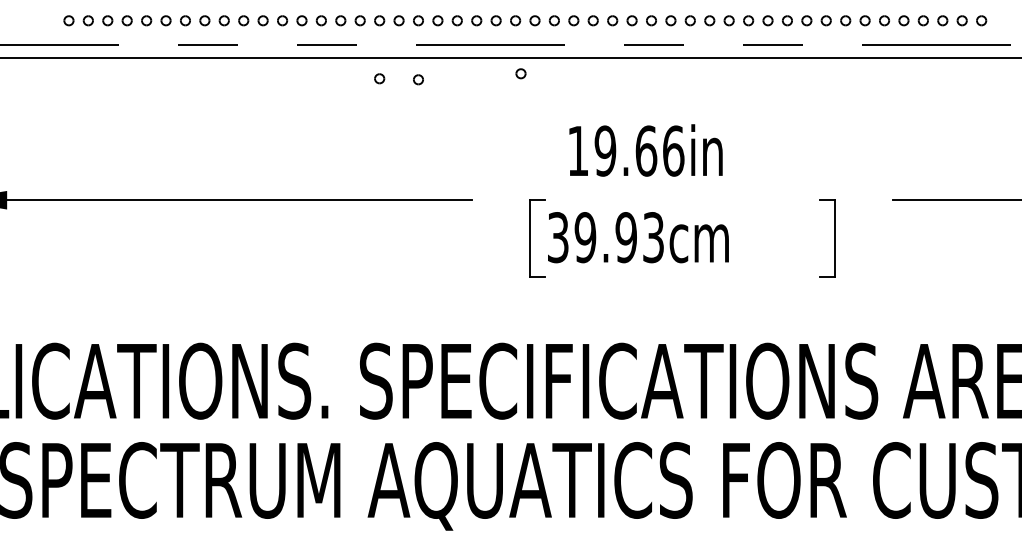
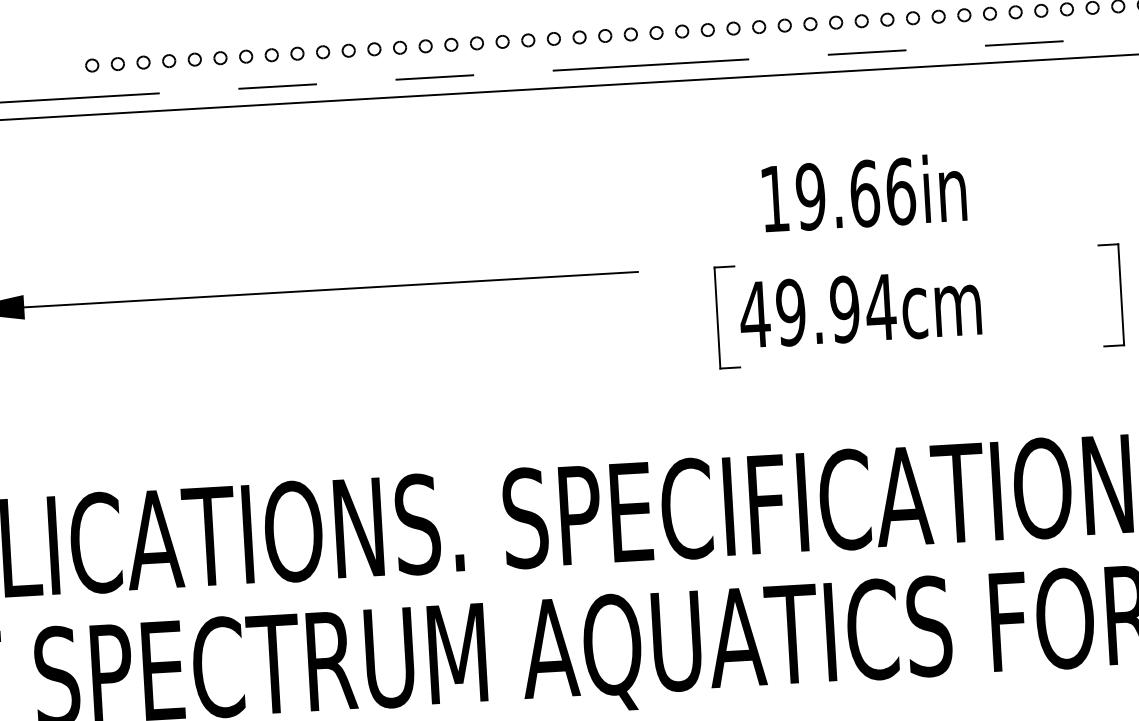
part: (520, 73) -> (692, 100), removed
part: (379, 78) -> (506, 118), removed
part: (418, 79) -> (558, 116), removed
text: (605, 237) -> (817, 310), 39.93cm -> 49.94cm

